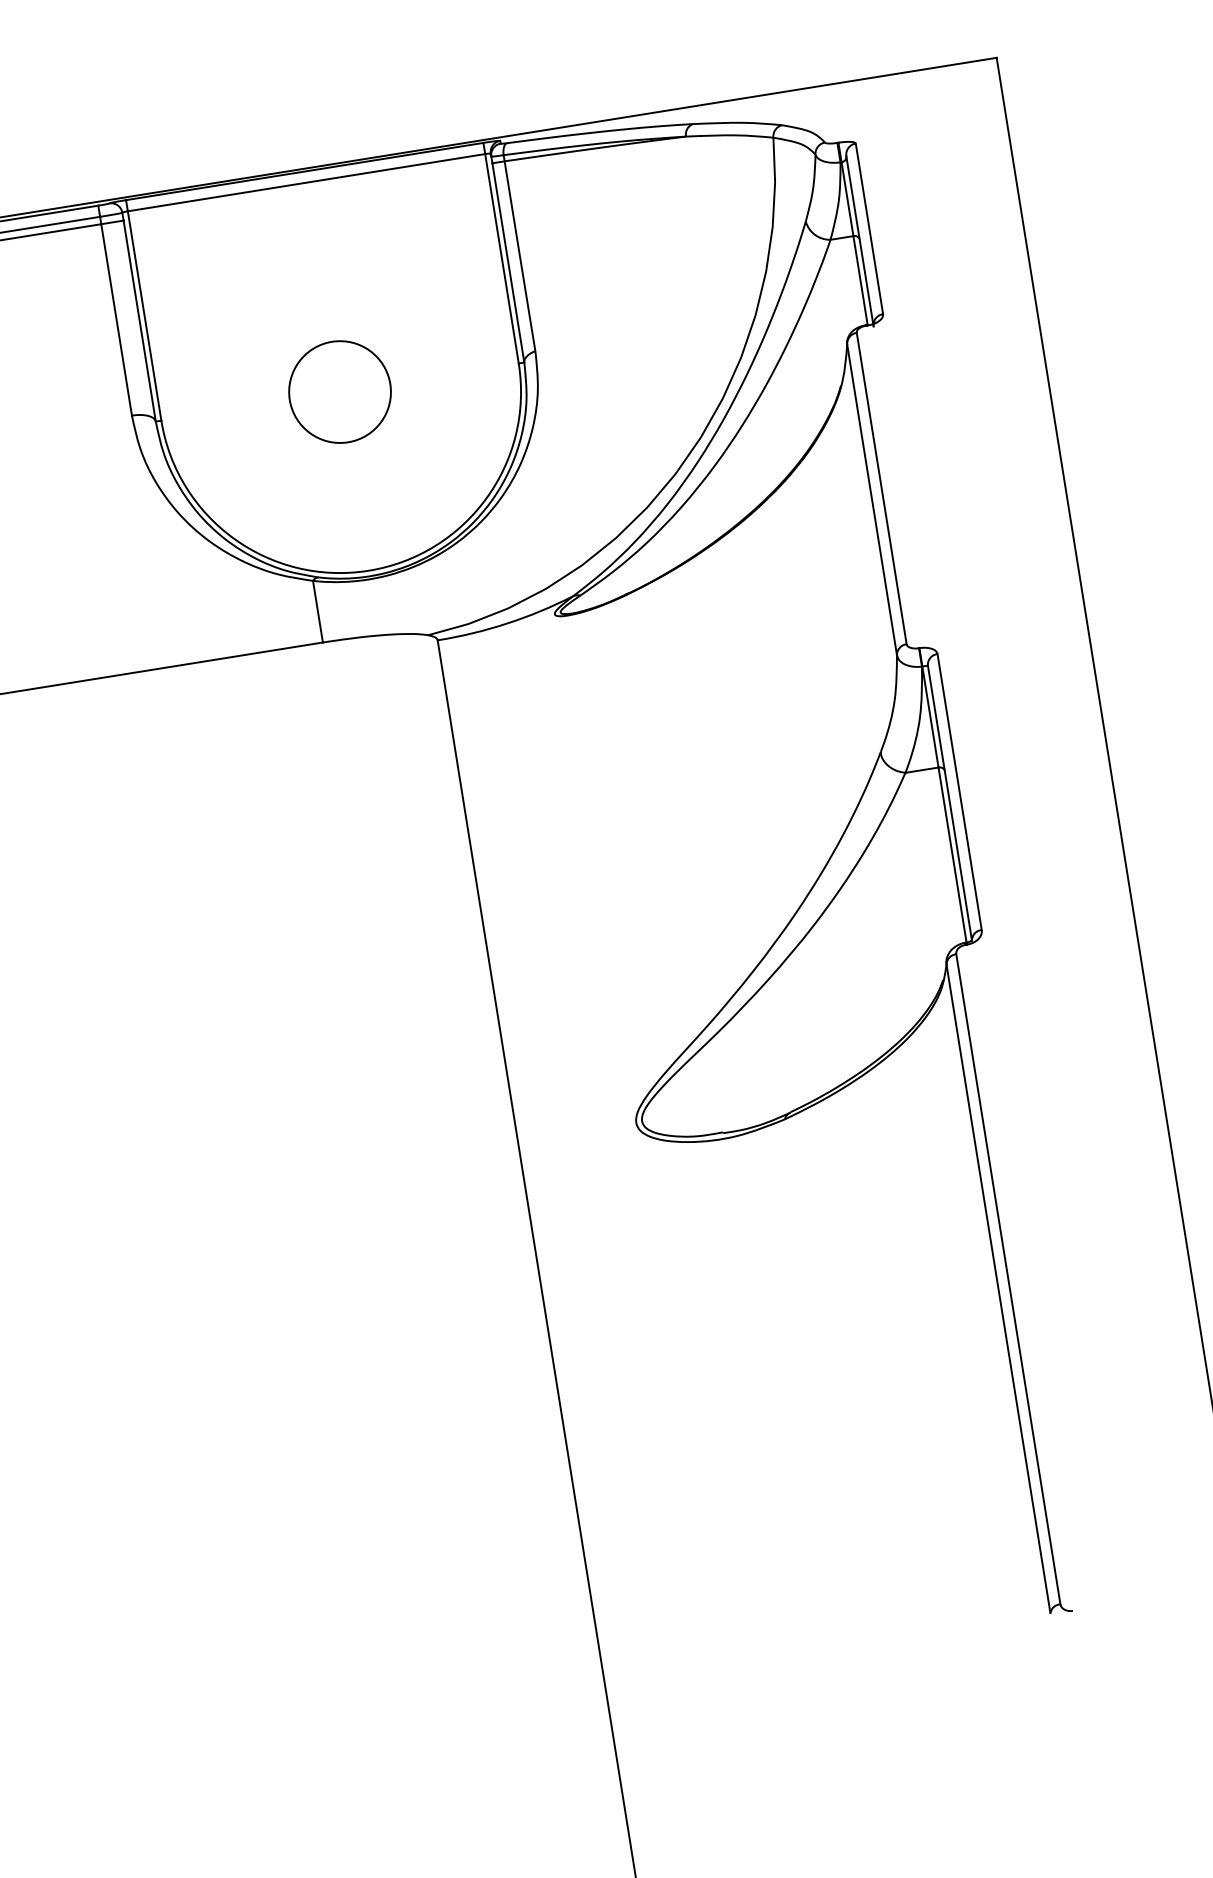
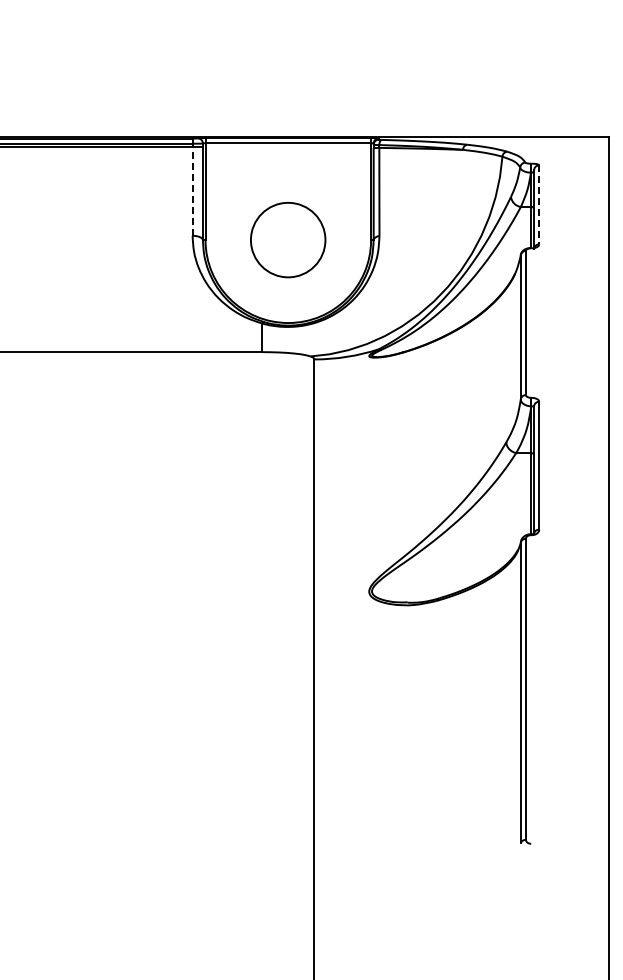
line: (869, 228) -> (539, 204), solid -> dashed
line: (116, 317) -> (192, 190), solid -> dashed
circle: (340, 392) -> (288, 240), size x1.6

